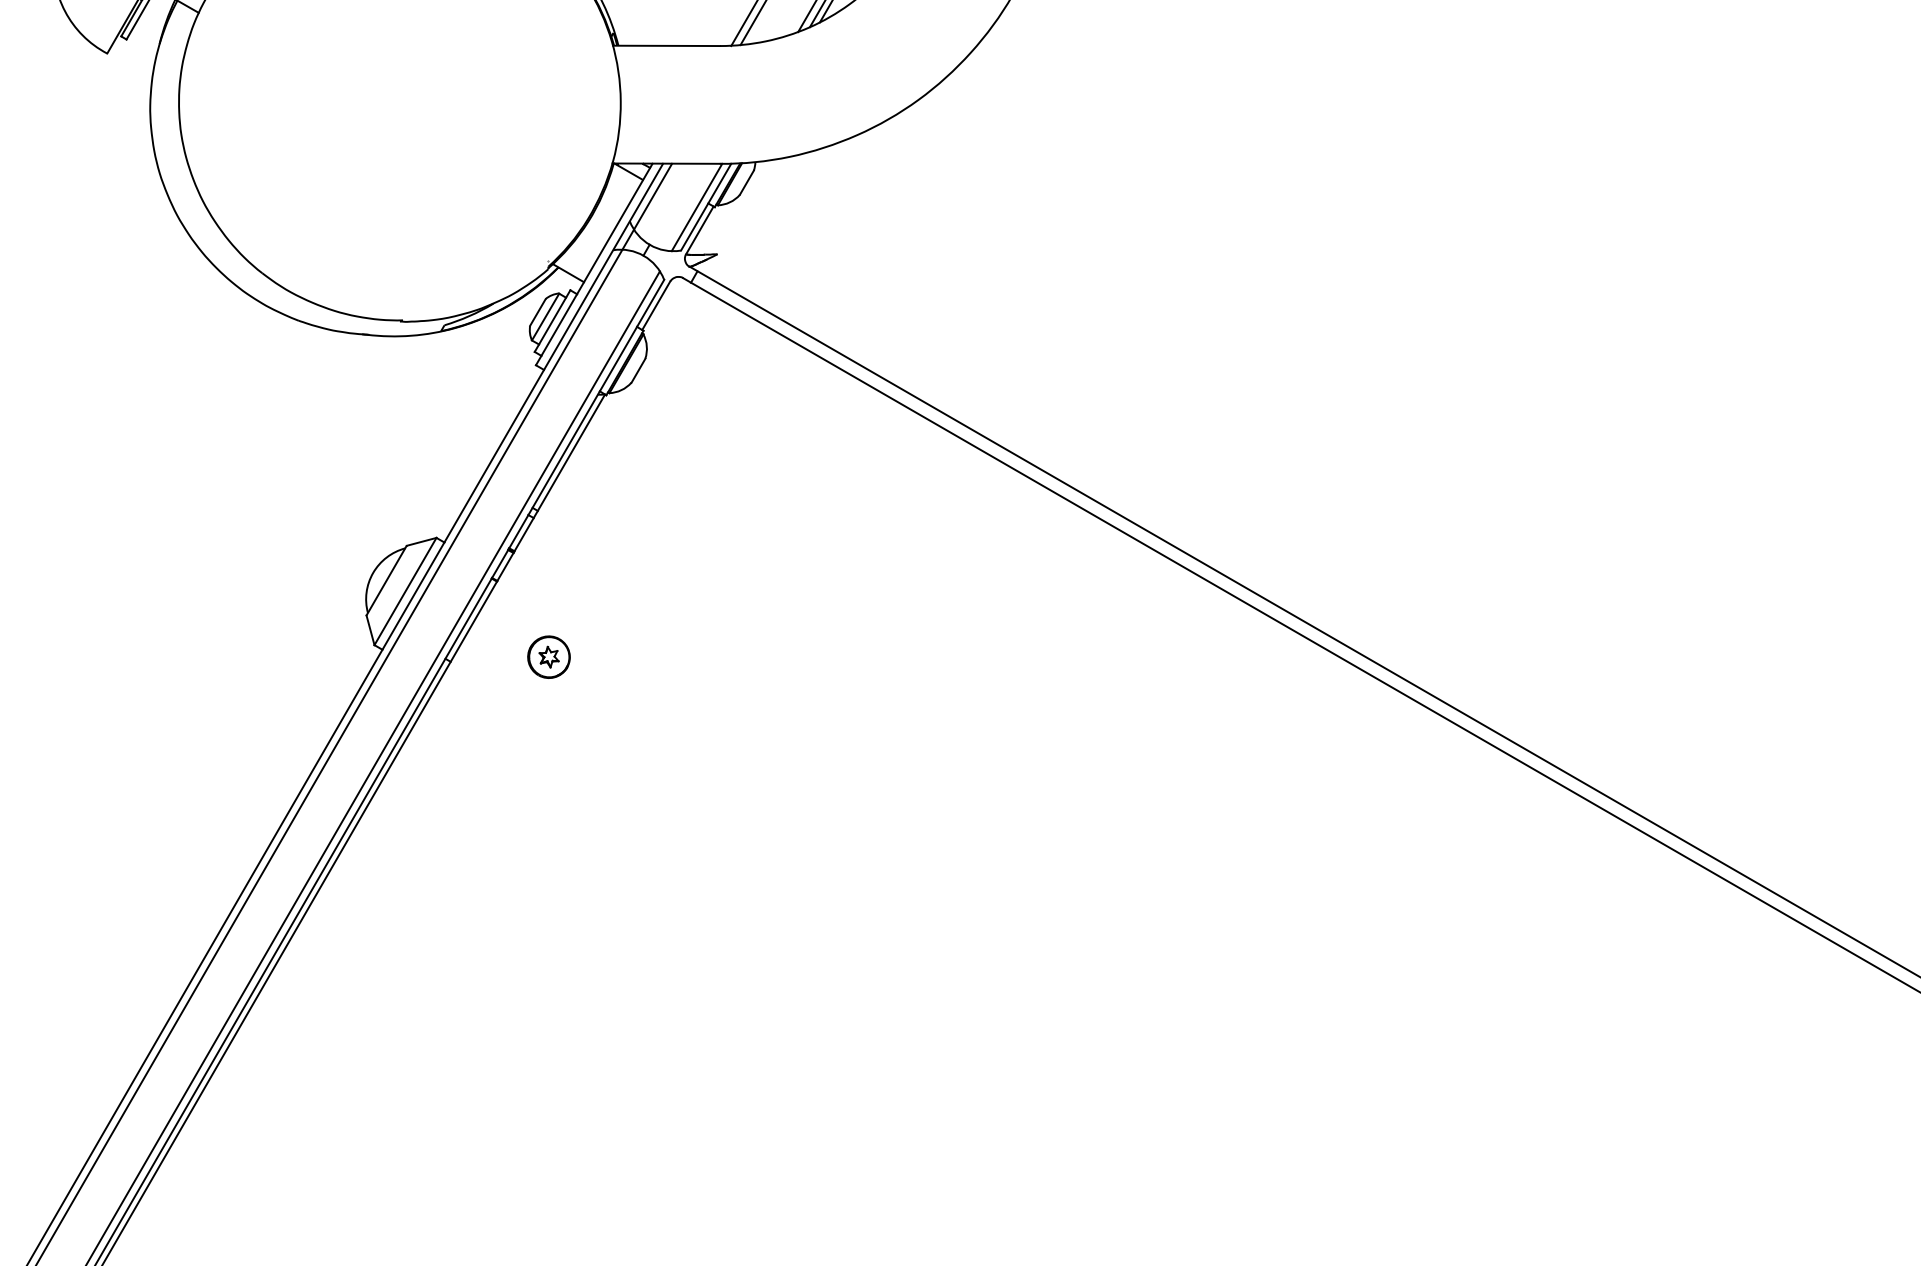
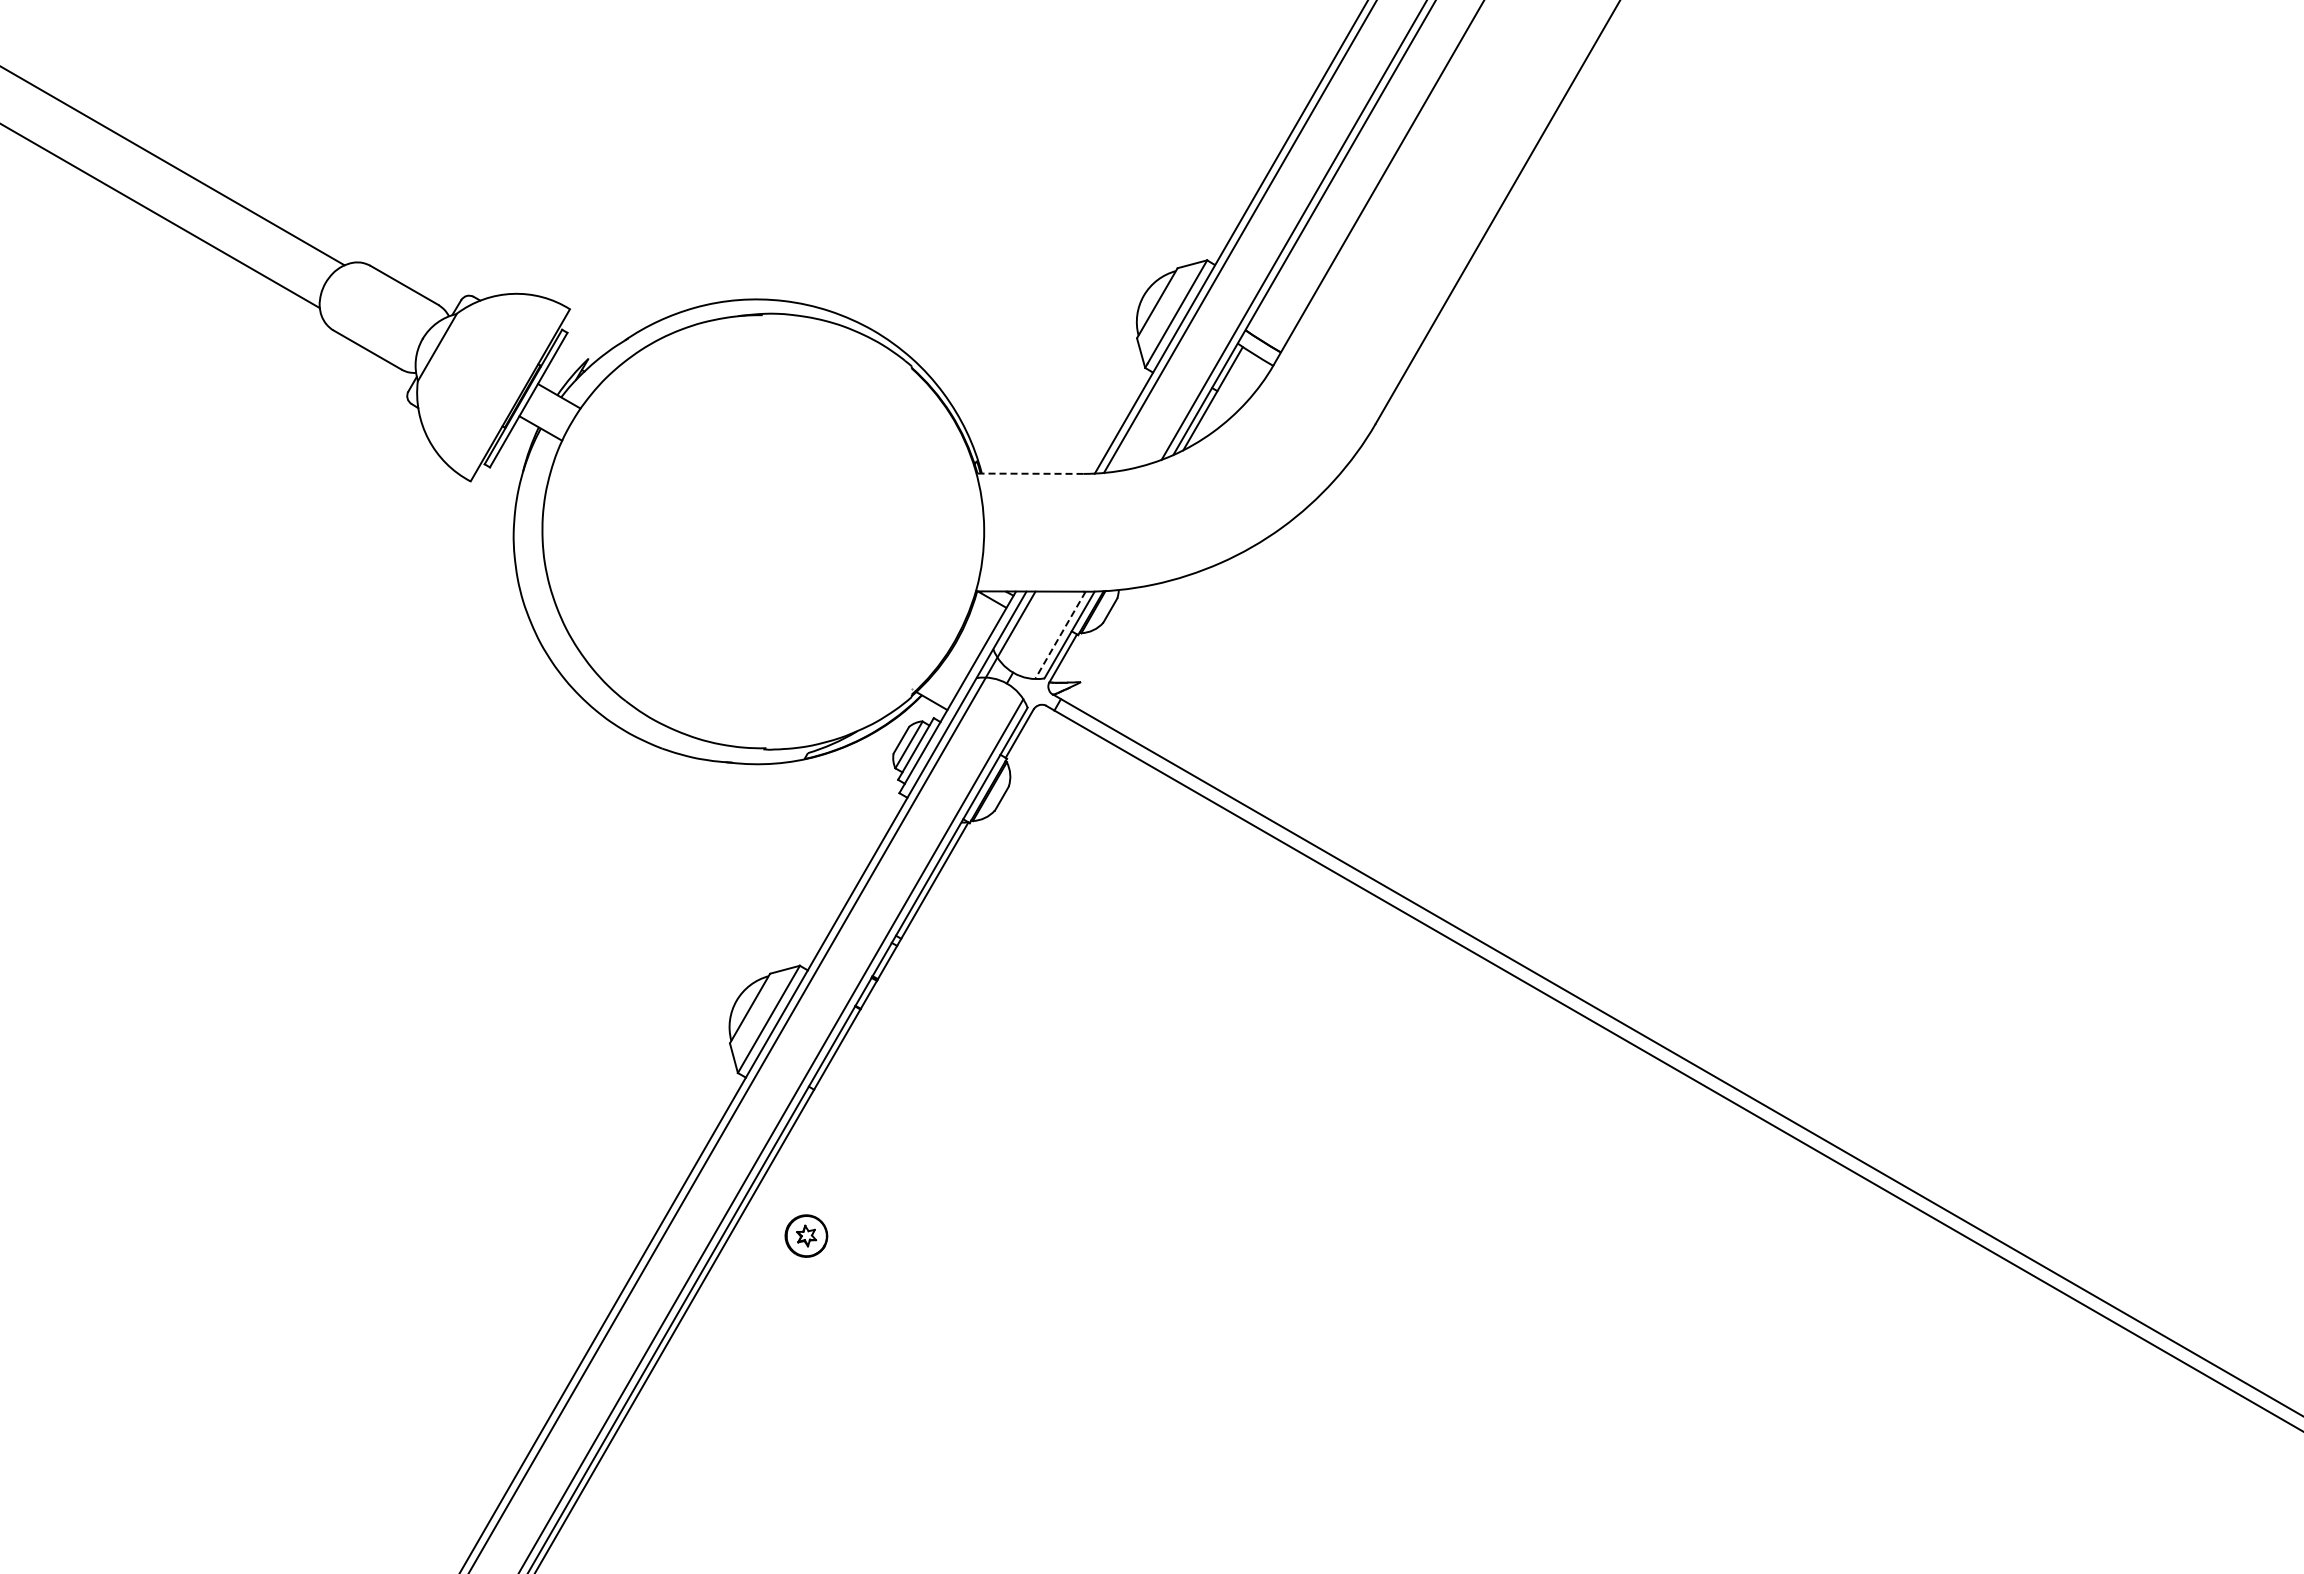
line: (666, 45) -> (1029, 473), solid -> dashed
line: (697, 207) -> (1060, 635), solid -> dashed
part: (549, 656) -> (806, 1235), moved

